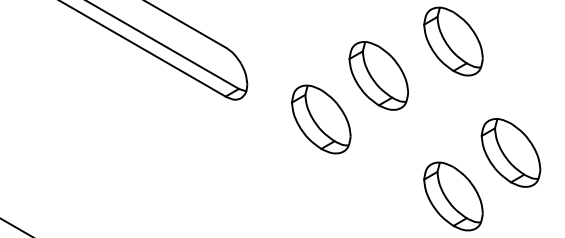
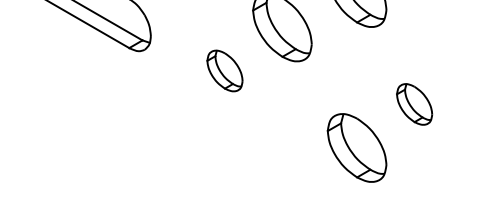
part: (321, 119) -> (225, 70), size x0.6
part: (510, 152) -> (414, 103), size x0.6

